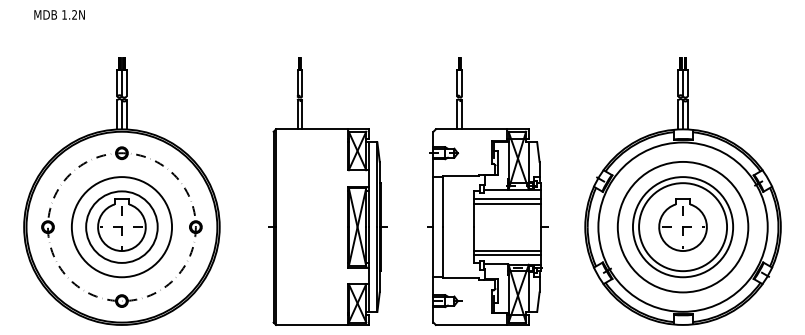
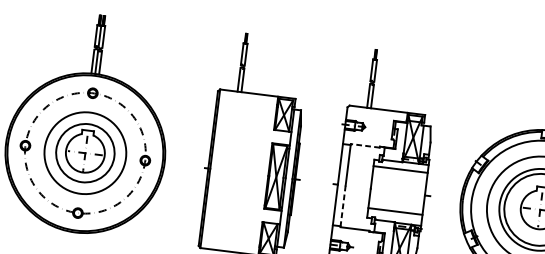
line: (460, 175) -> (365, 145), solid -> dashed
line: (507, 204) -> (400, 173), removed
line: (442, 252) -> (342, 206), solid -> dashed
line: (507, 255) -> (395, 215), removed

